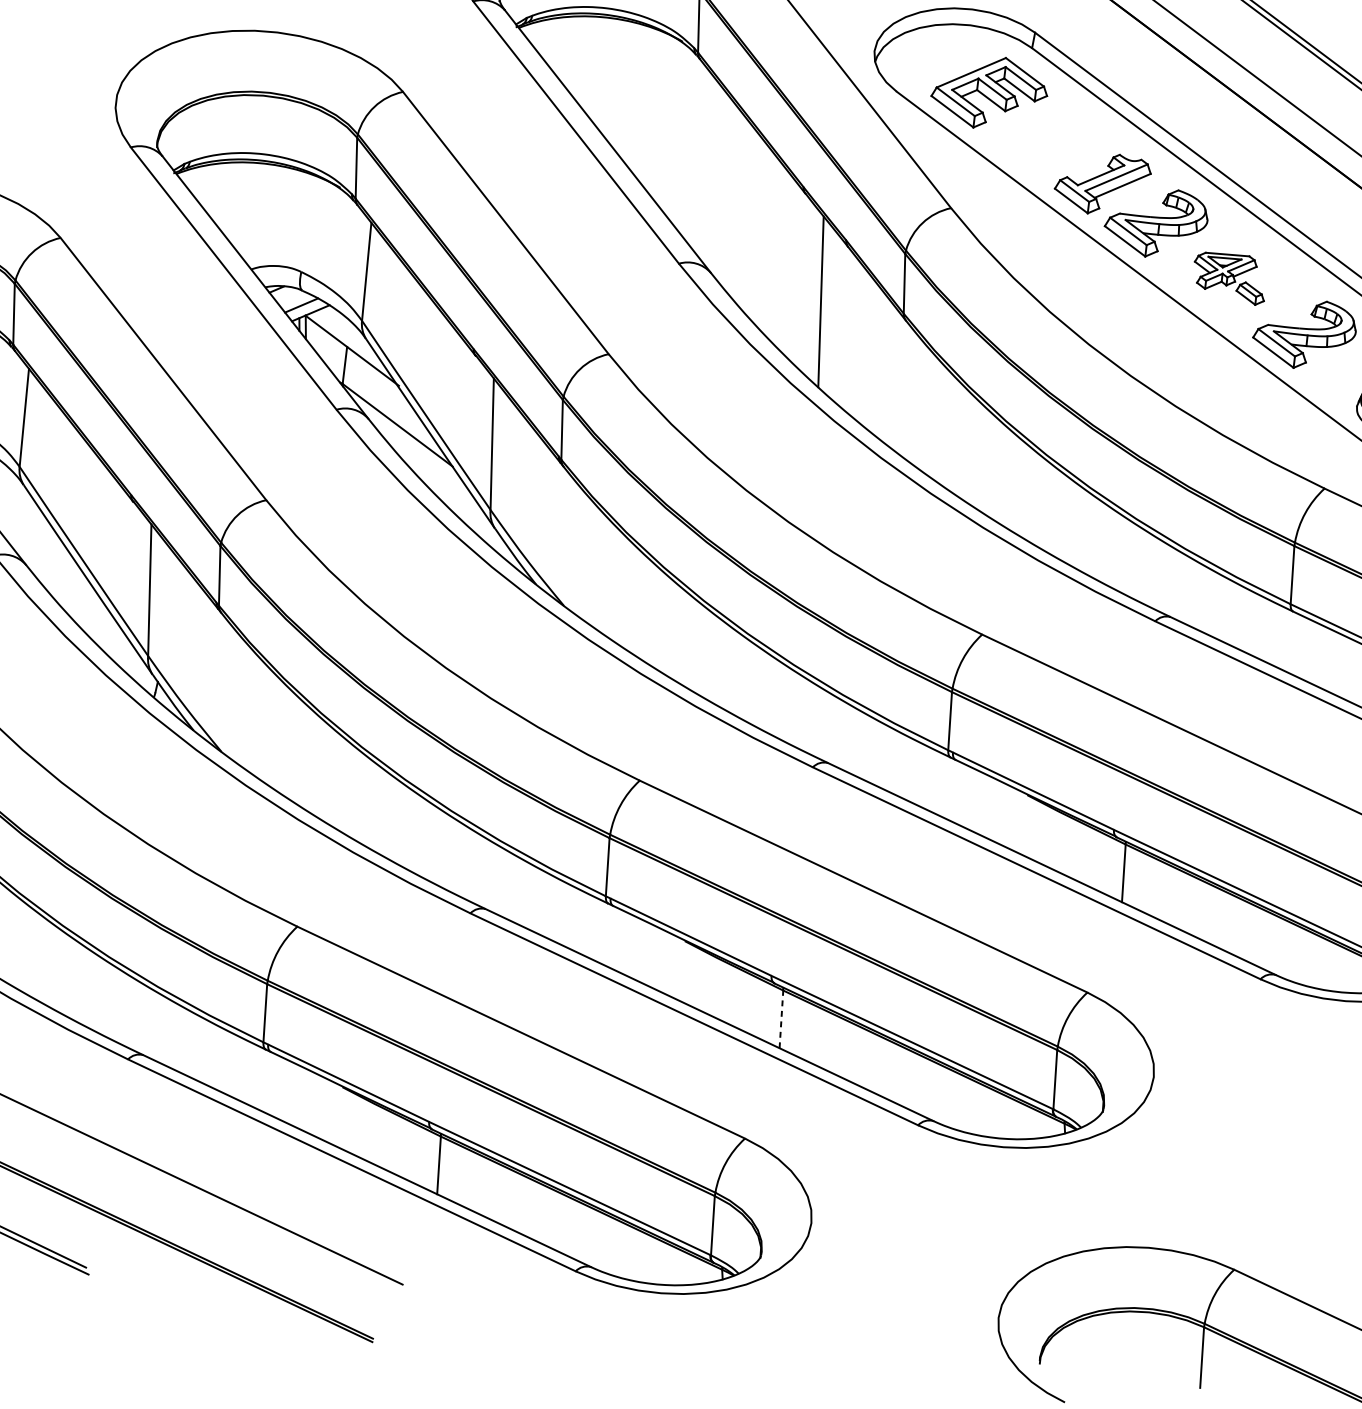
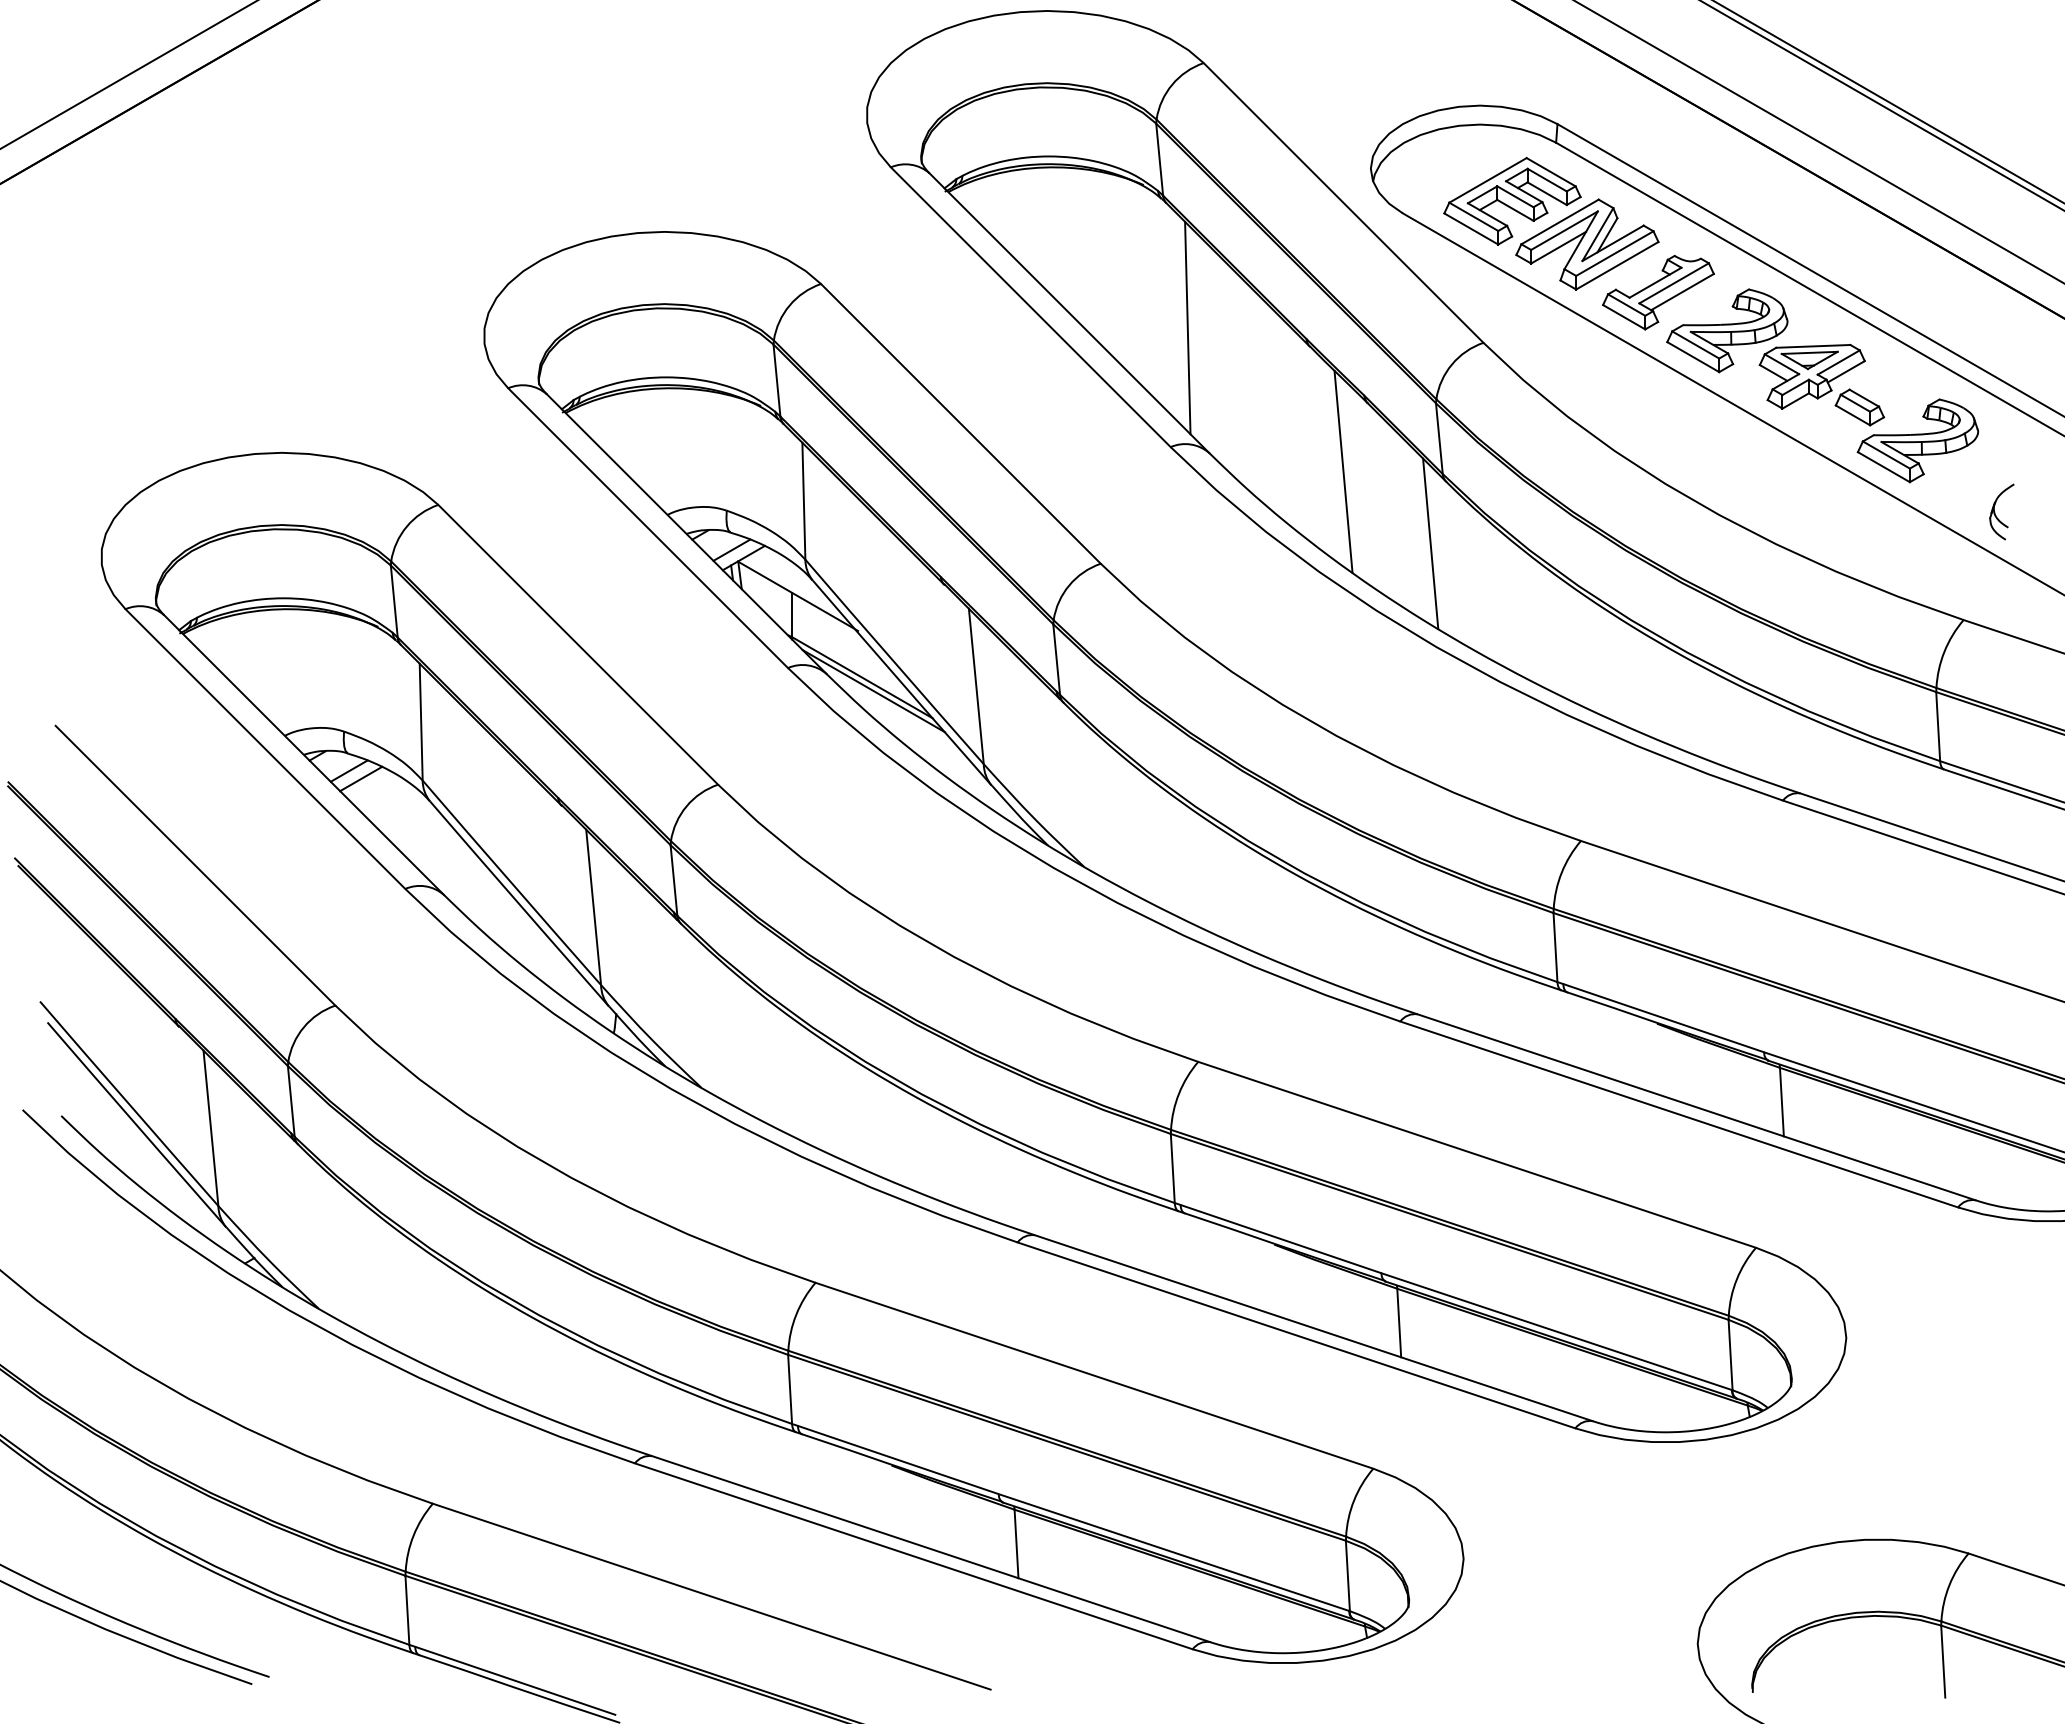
part: (1048, 136) -> (1587, 244), added
line: (705, 165) -> (1187, 327), added
part: (1229, 278) -> (1821, 385), size x1.43
line: (886, 370) -> (1430, 543), added
line: (405, 438) -> (873, 691), added
line: (781, 1018) -> (1399, 1322), dashed -> solid

